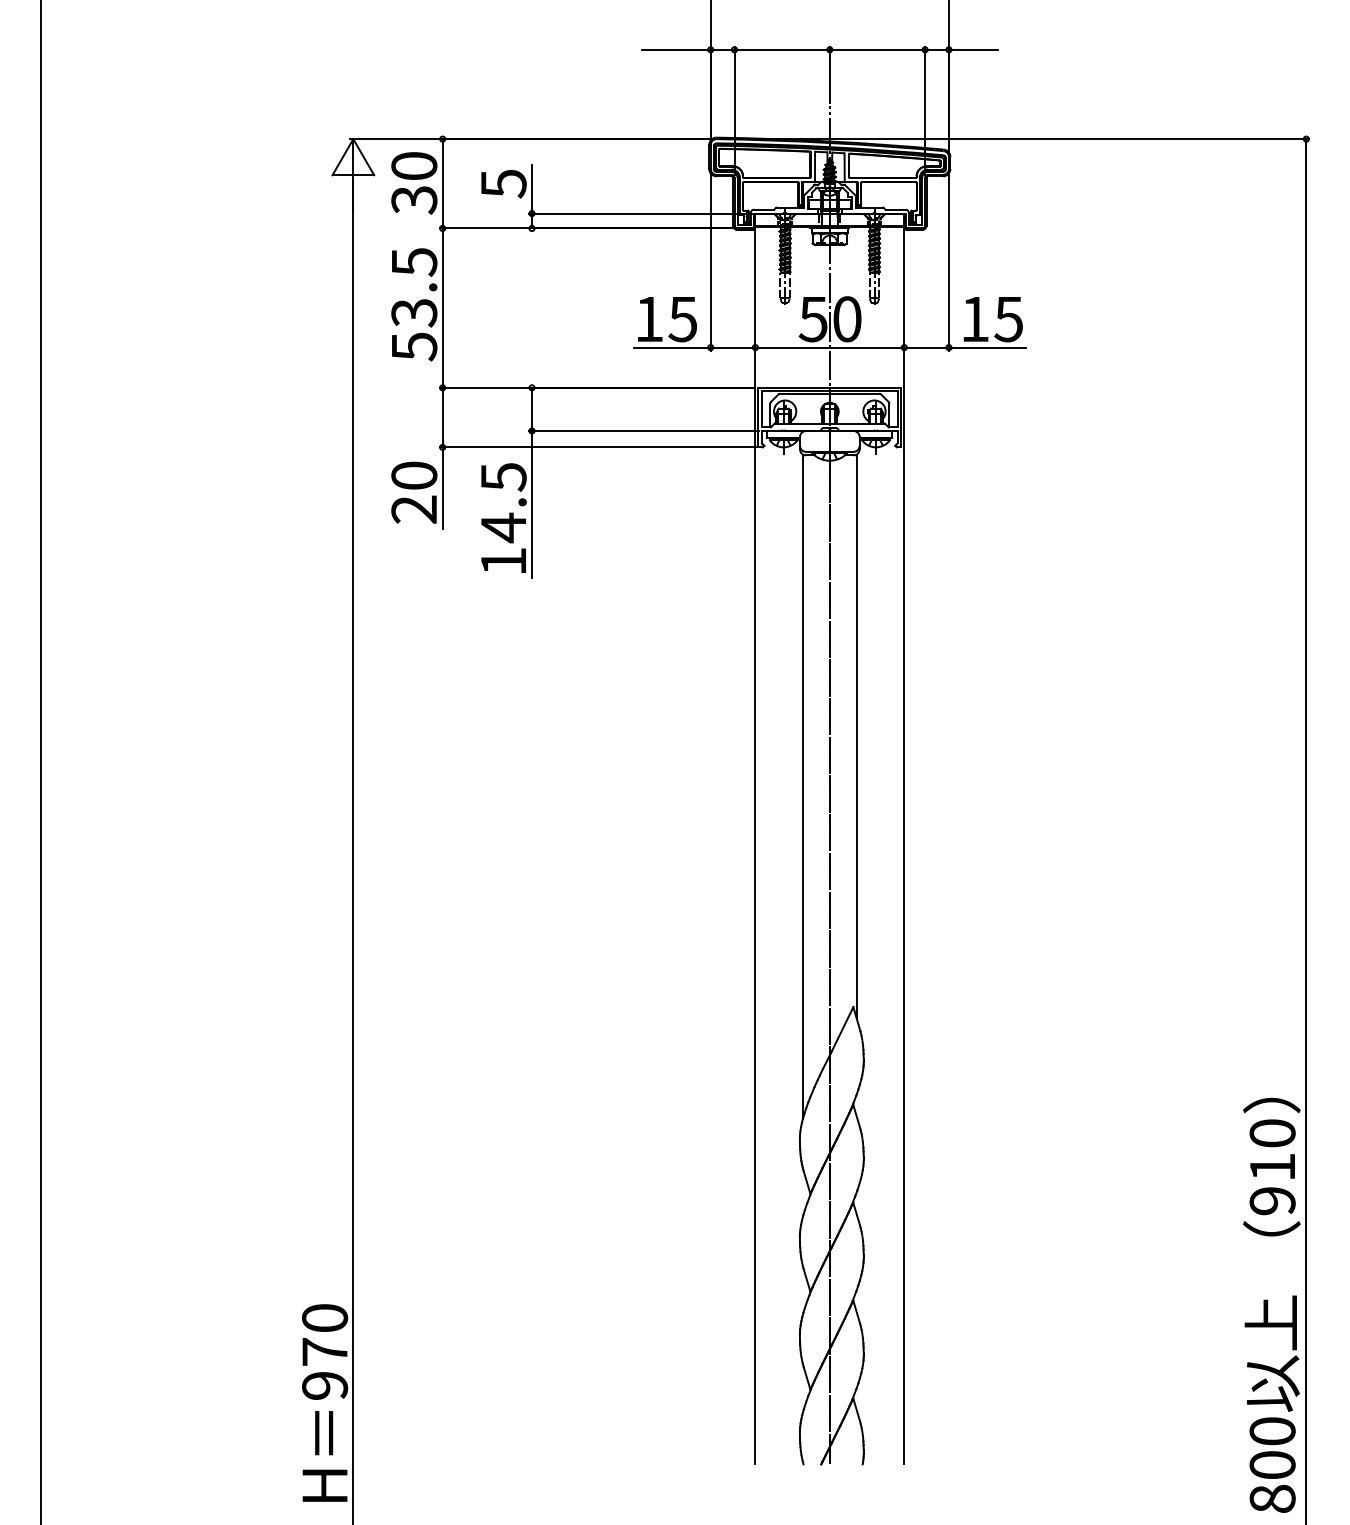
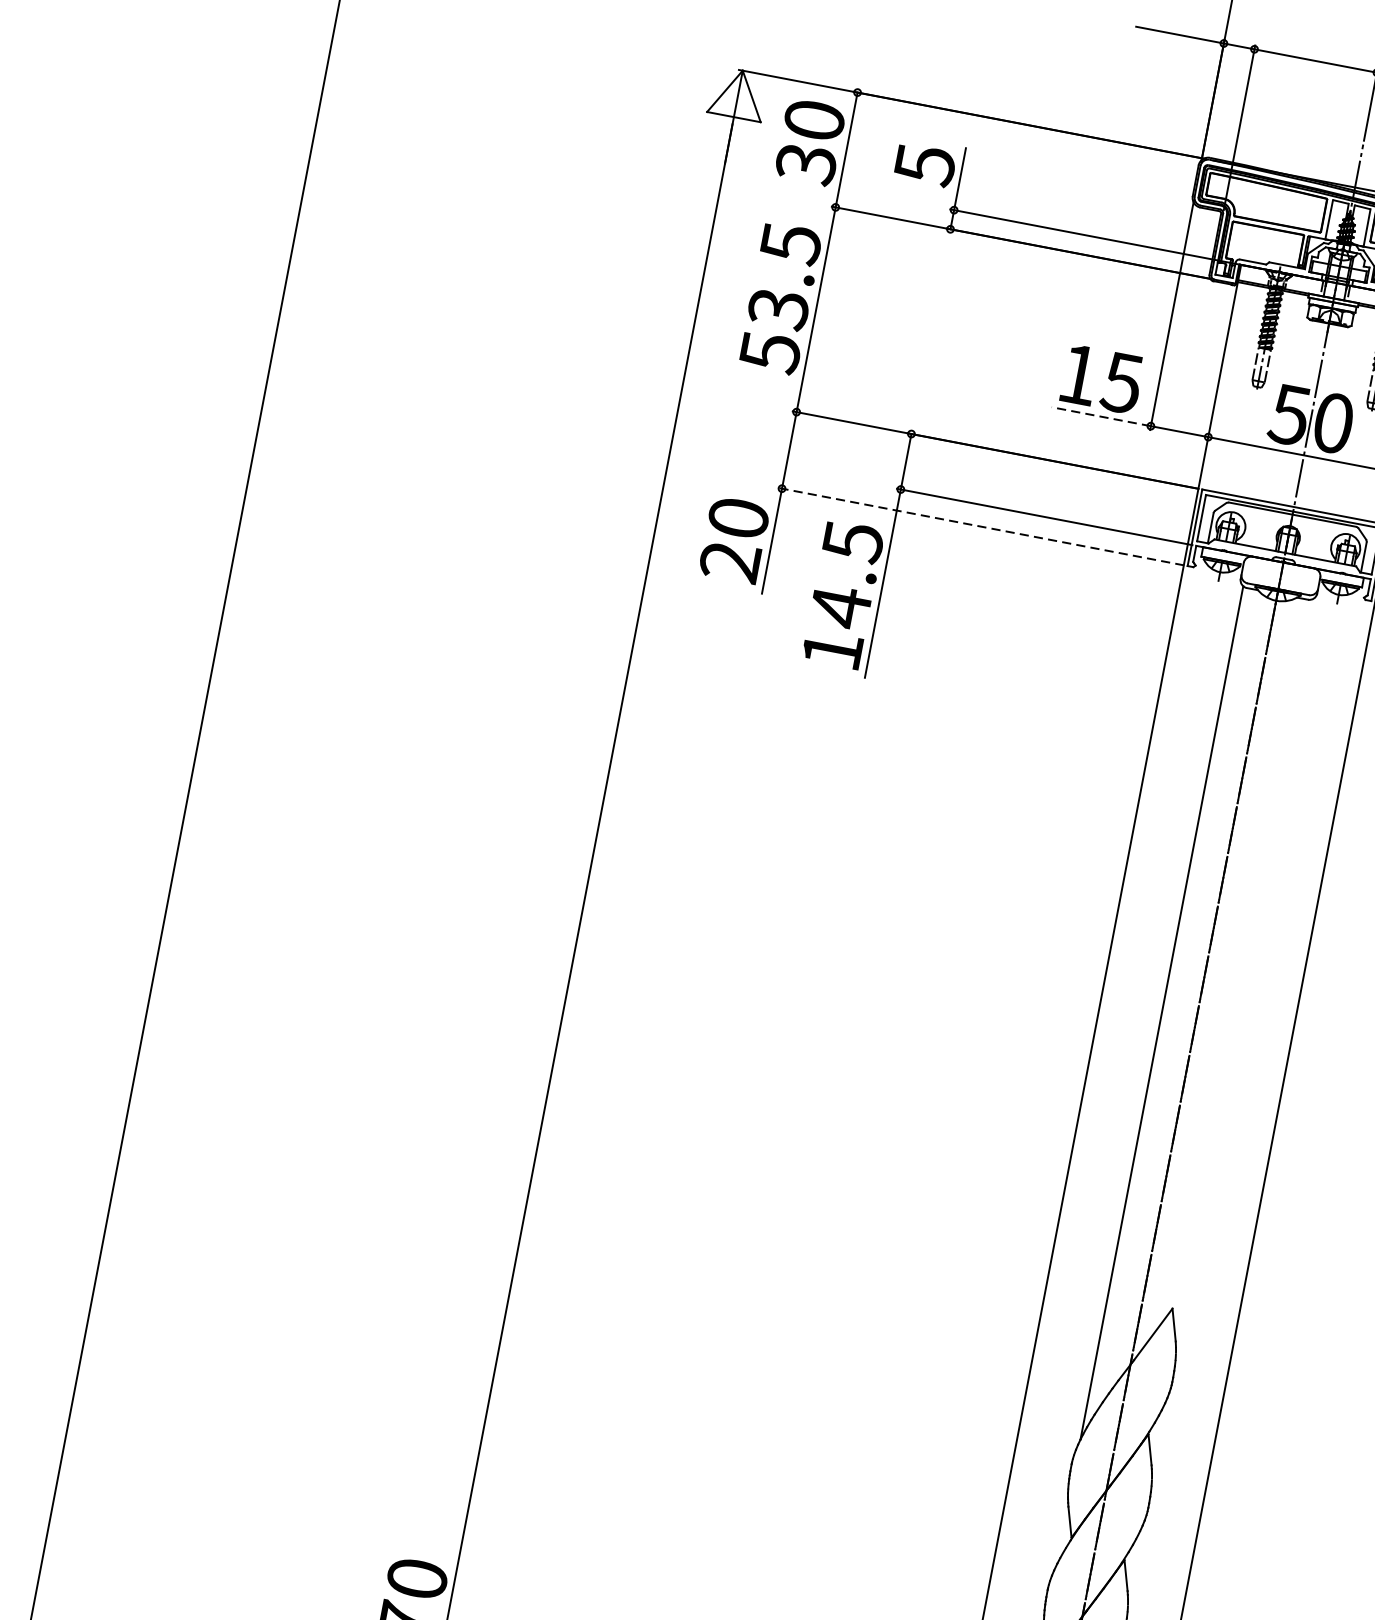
line: (672, 347) -> (1101, 416), solid -> dashed
line: (597, 447) -> (980, 526), solid -> dashed
line: (856, 736) -> (1242, 961), removed

